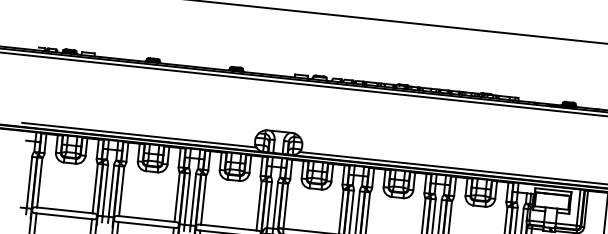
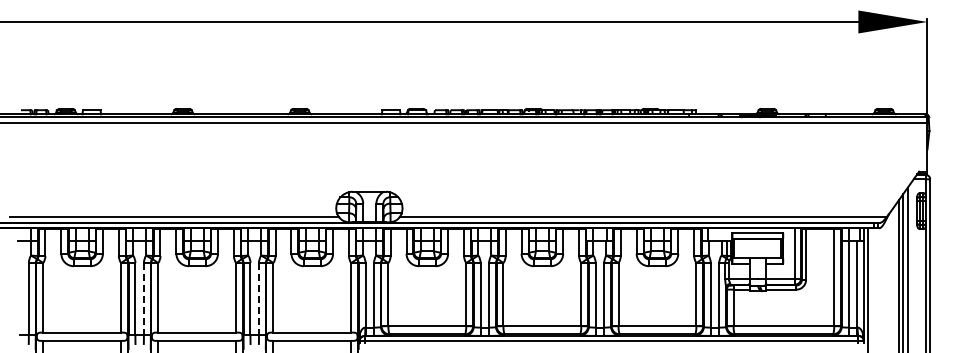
line: (111, 191) -> (143, 299), solid -> dashed
line: (193, 200) -> (259, 299), solid -> dashed

